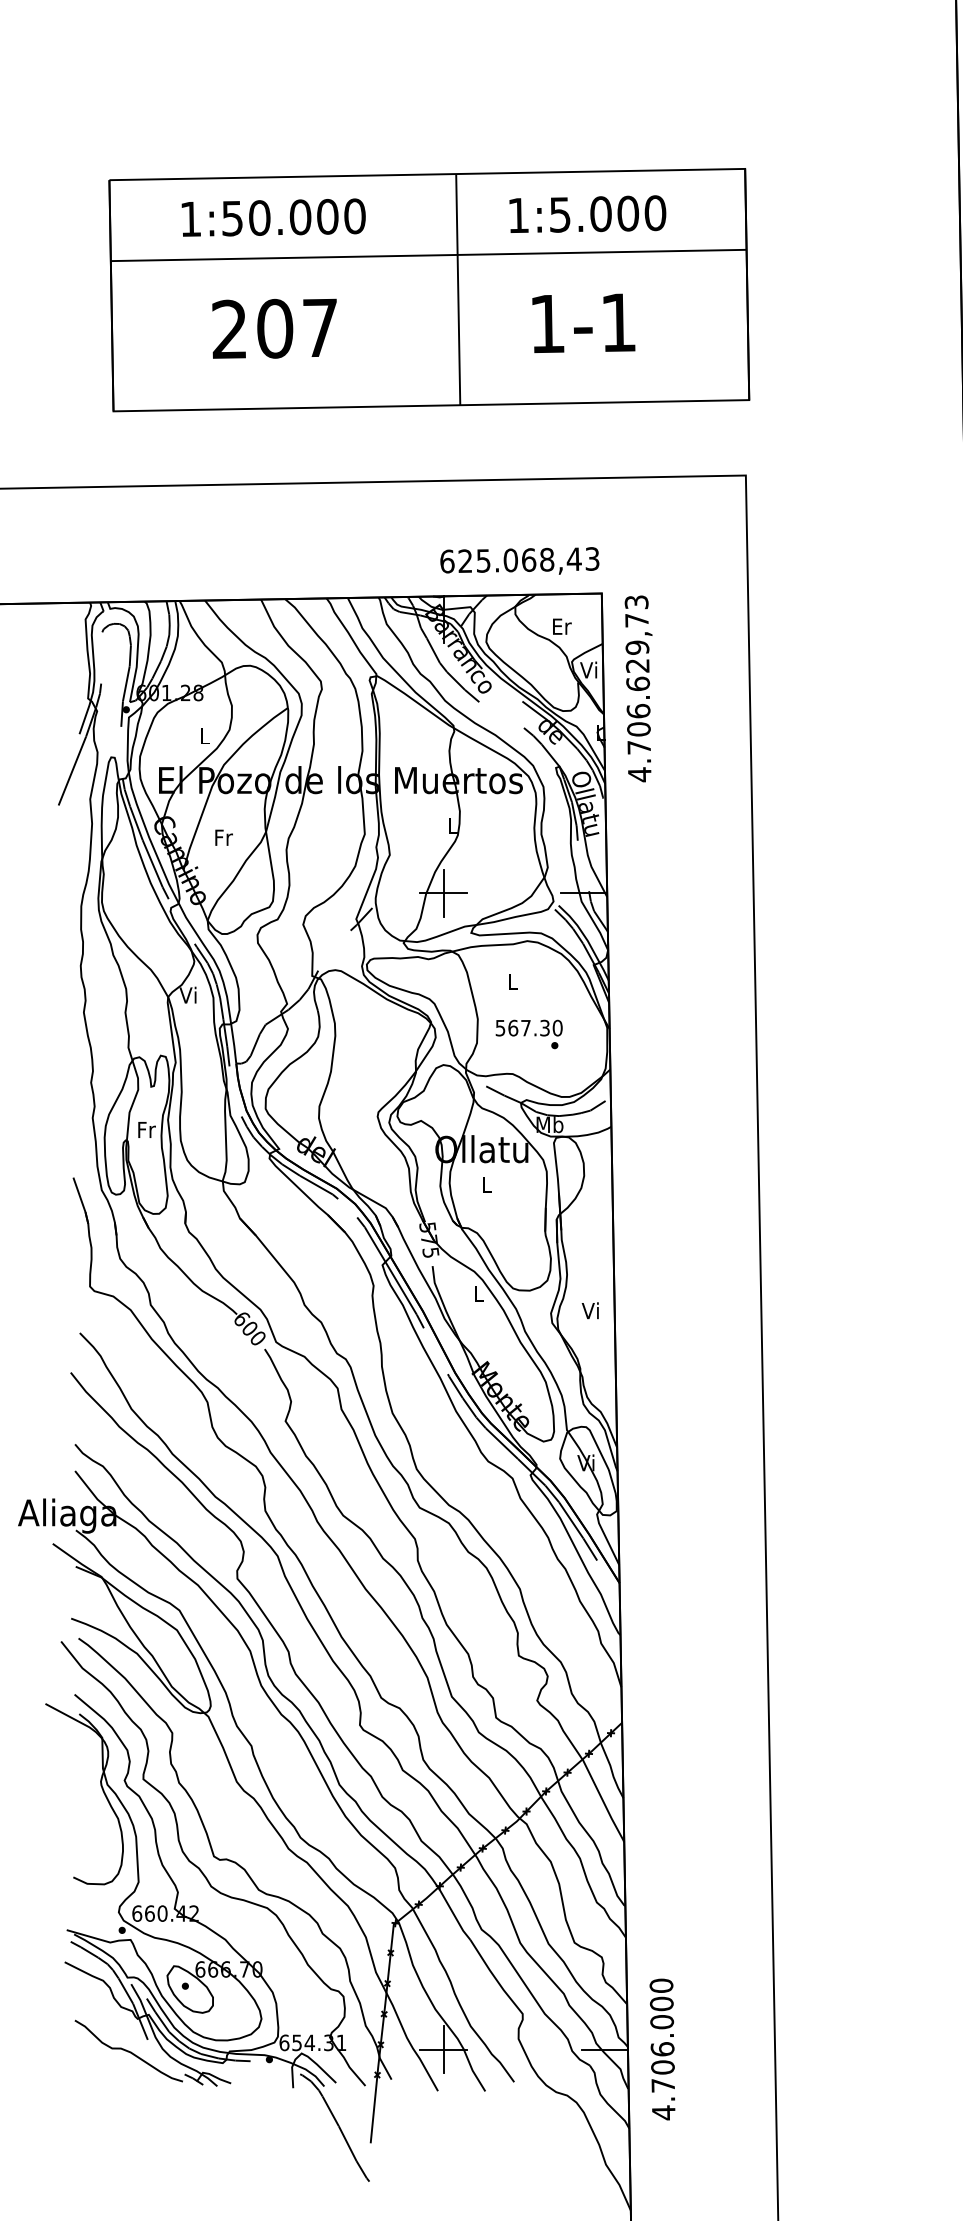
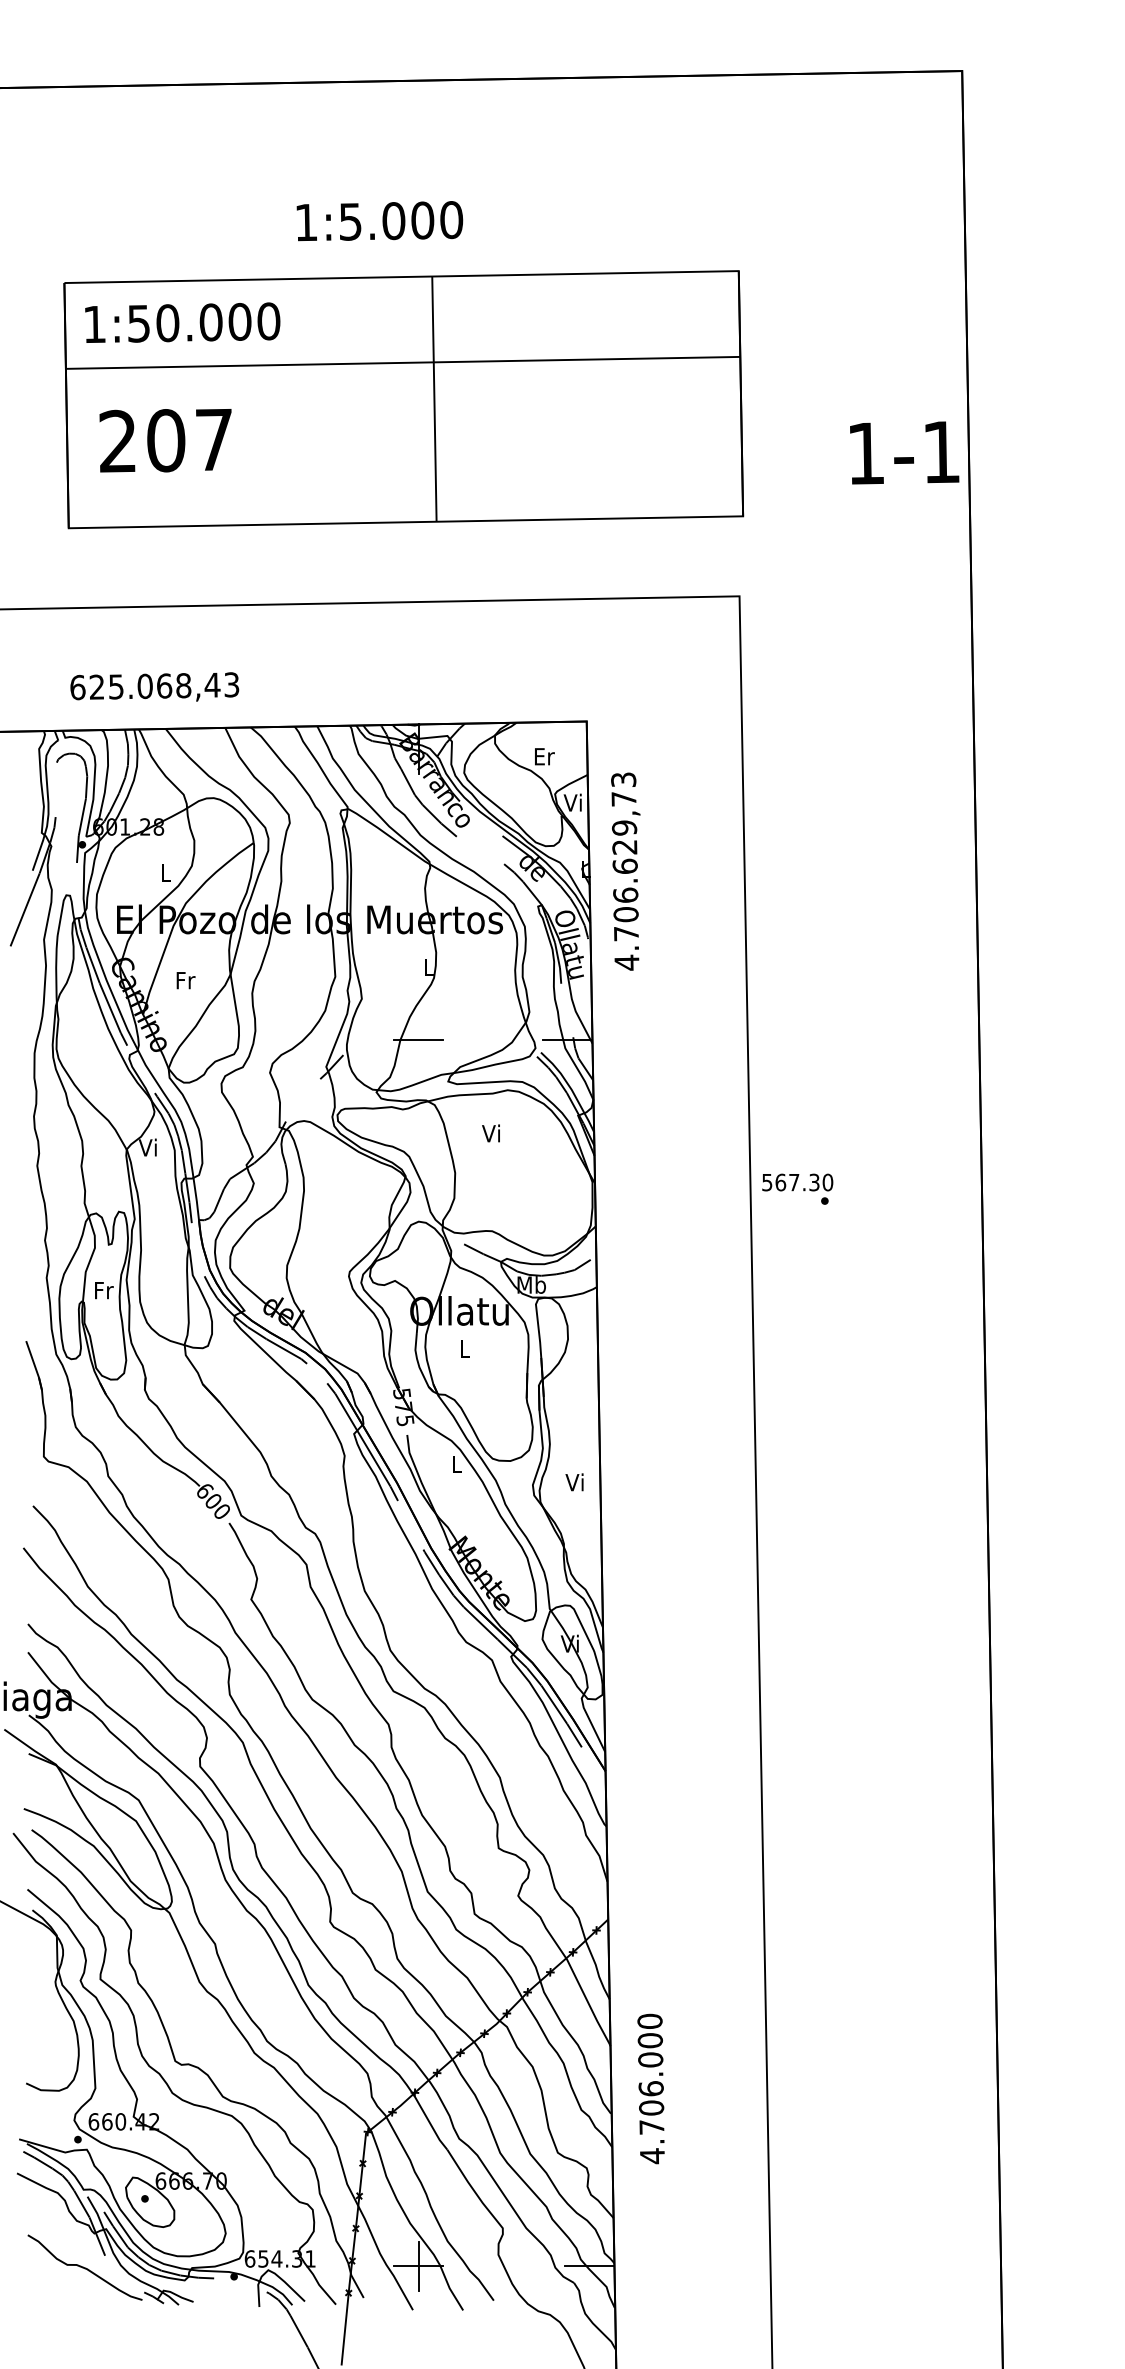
text: (587, 214) -> (379, 221), moved
text: (273, 217) -> (182, 322), moved
text: (583, 322) -> (904, 452), moved
text: (274, 328) -> (165, 440), moved
text: (519, 560) -> (154, 686), moved
text: (638, 688) -> (625, 871), moved
line: (443, 893) -> (418, 1039), removed
text: (511, 981) -> (490, 1133), L -> Vi
text: (529, 1033) -> (797, 1188), moved
text: (661, 2049) -> (650, 2088), moved

